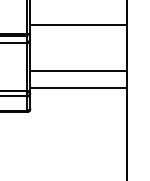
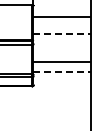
line: (78, 24) -> (62, 34), solid -> dashed
line: (78, 88) -> (62, 72), solid -> dashed

